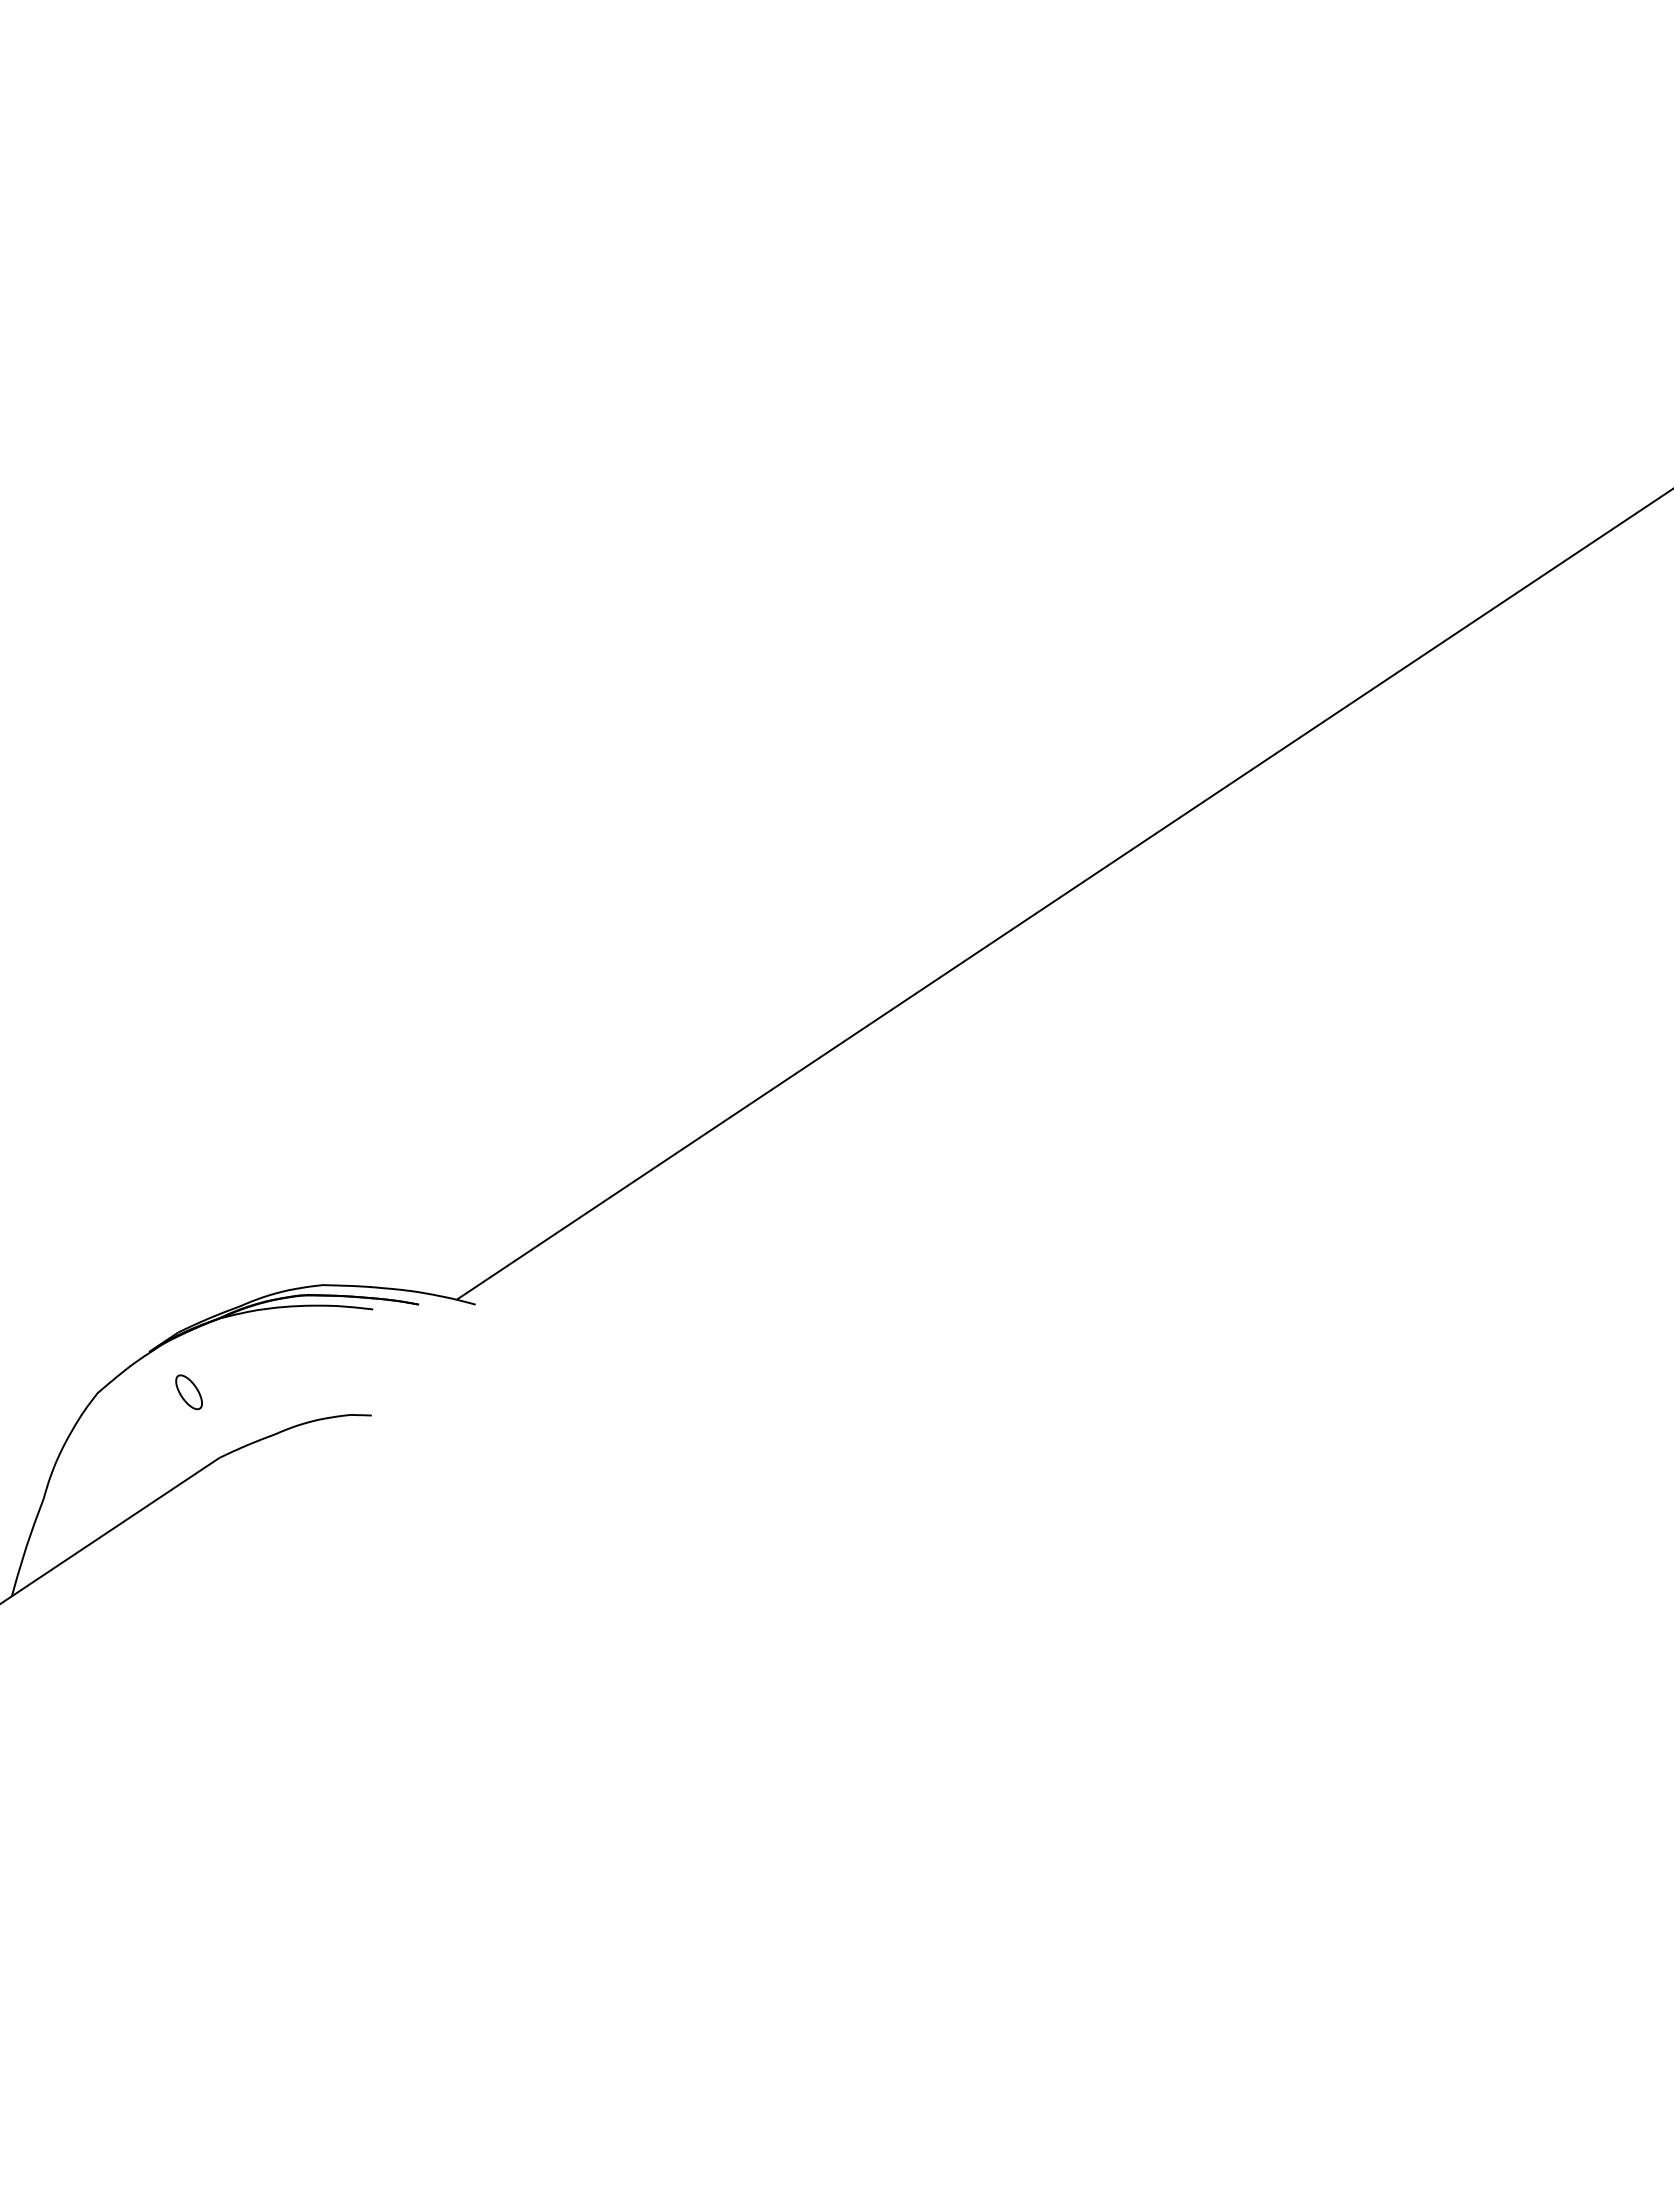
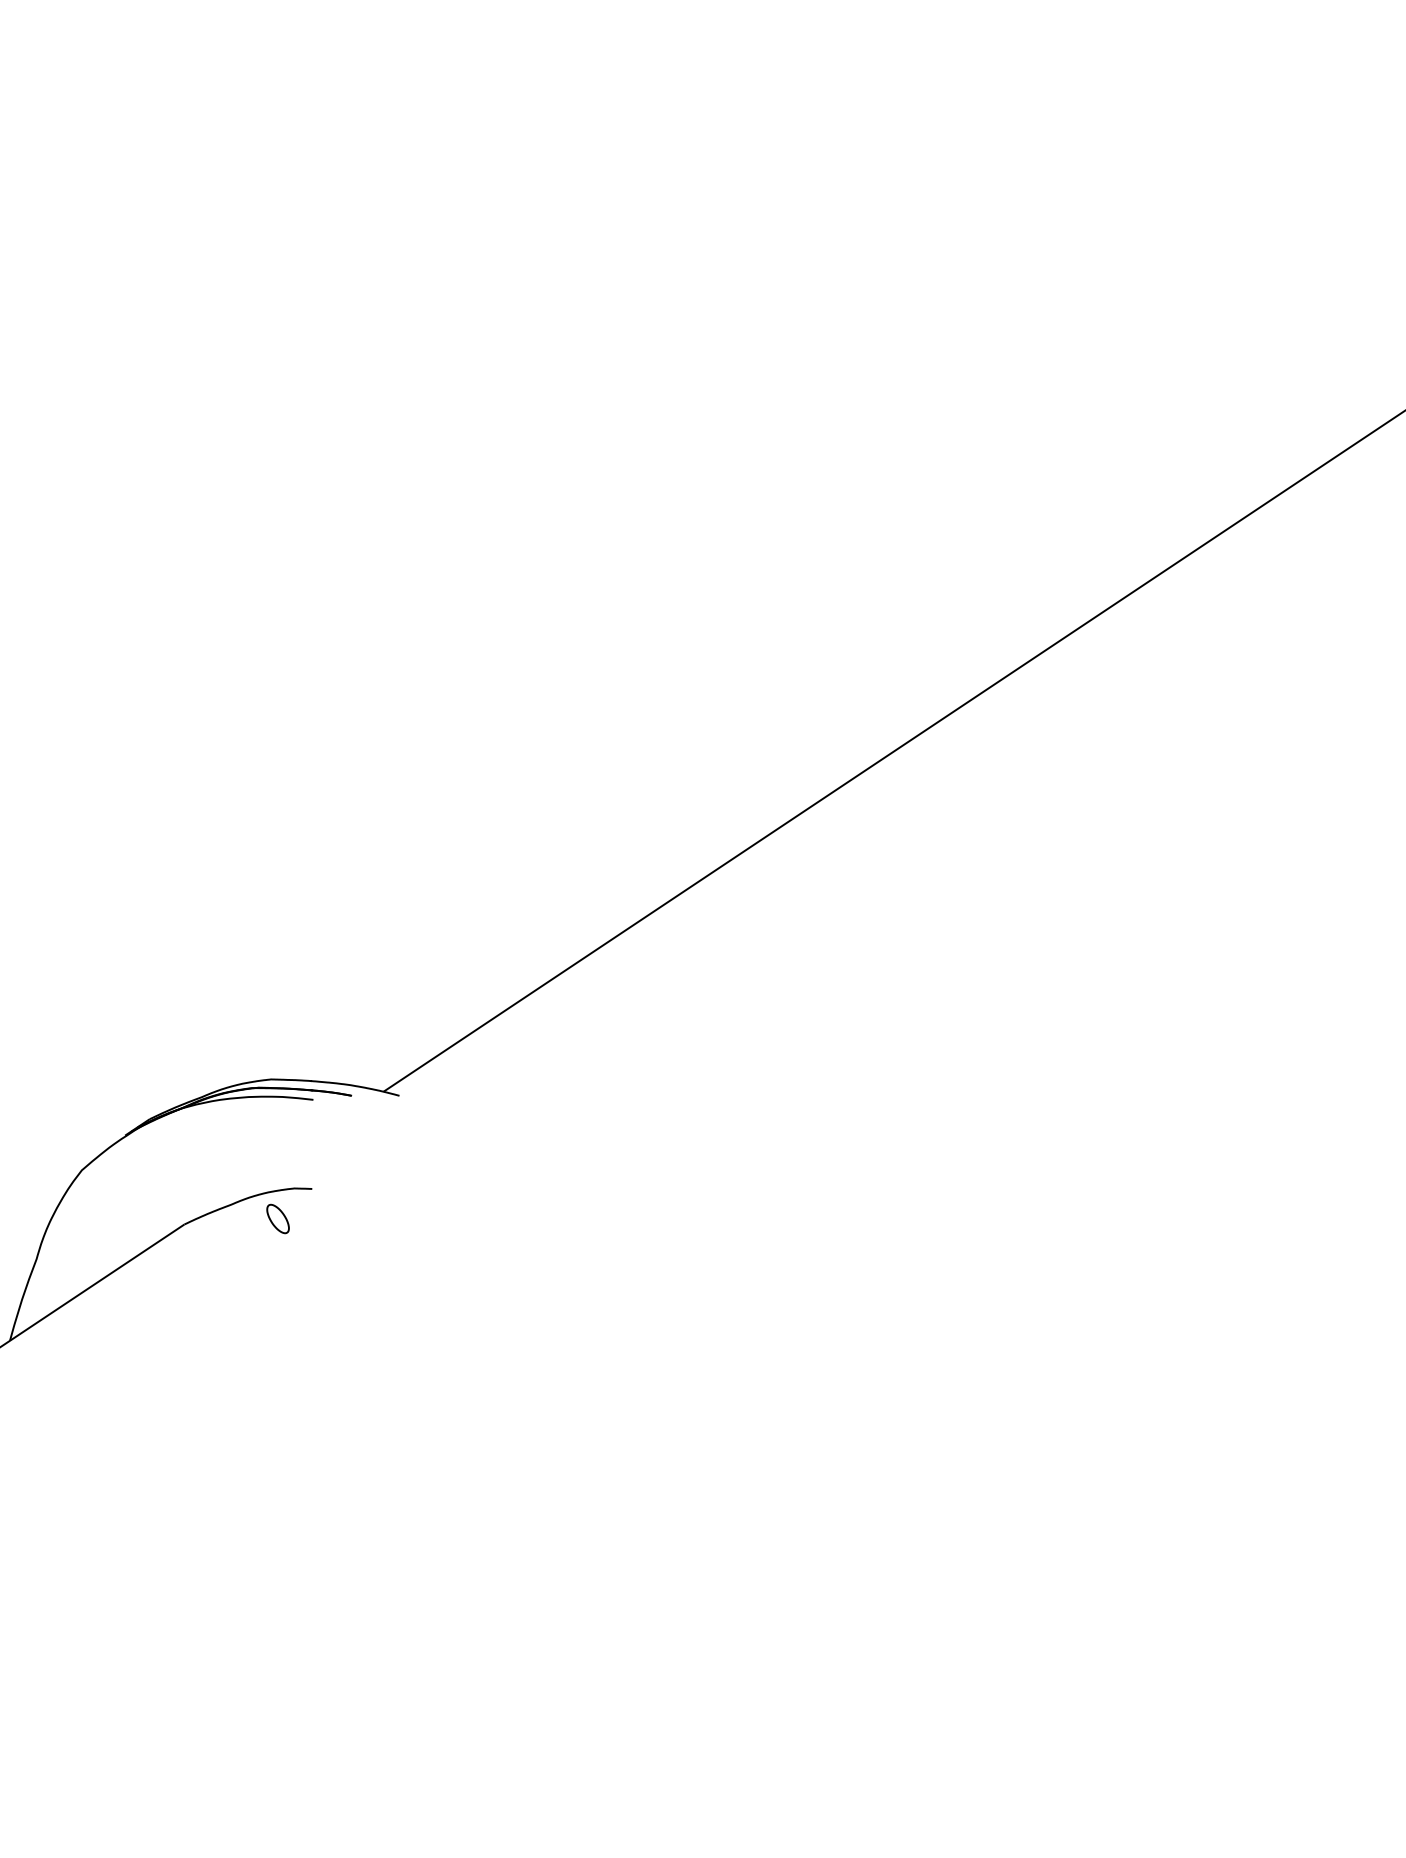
part: (188, 1392) -> (277, 1219), moved

